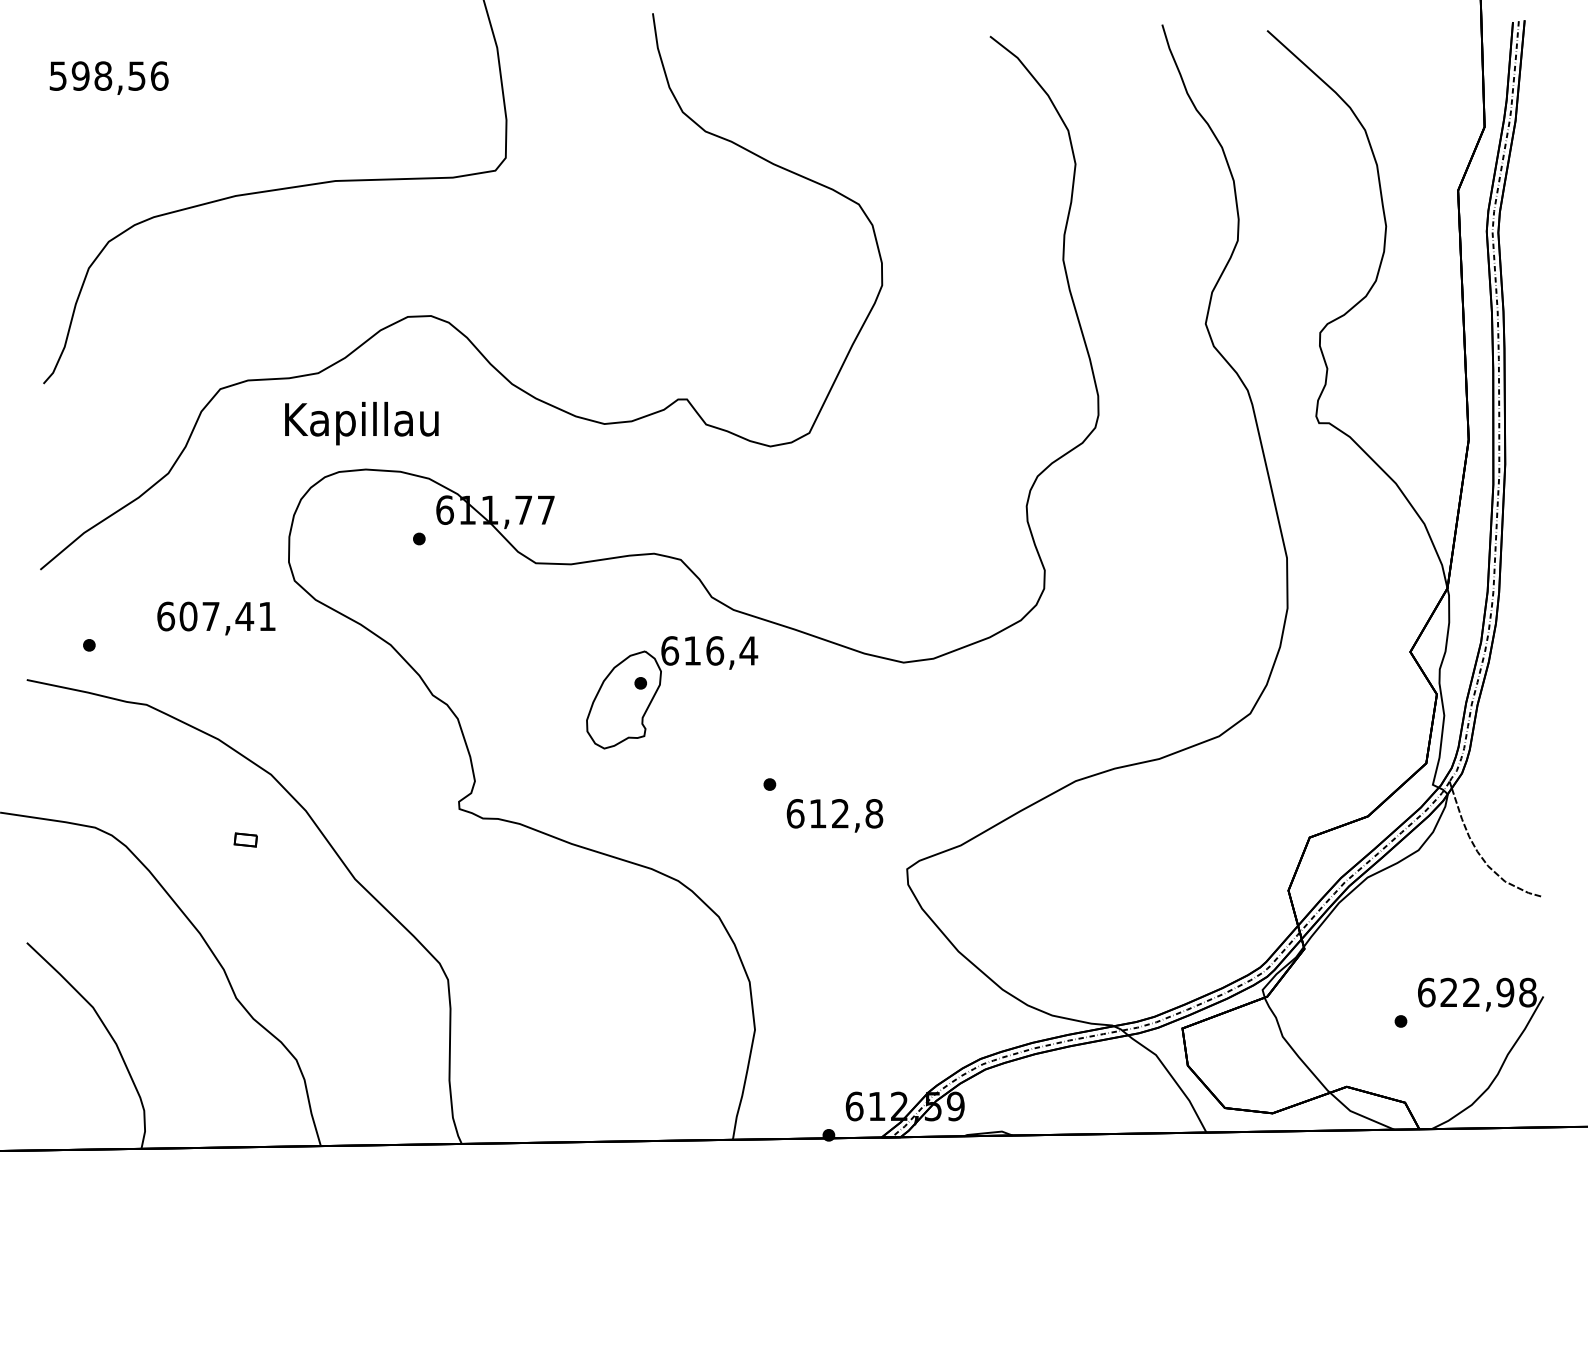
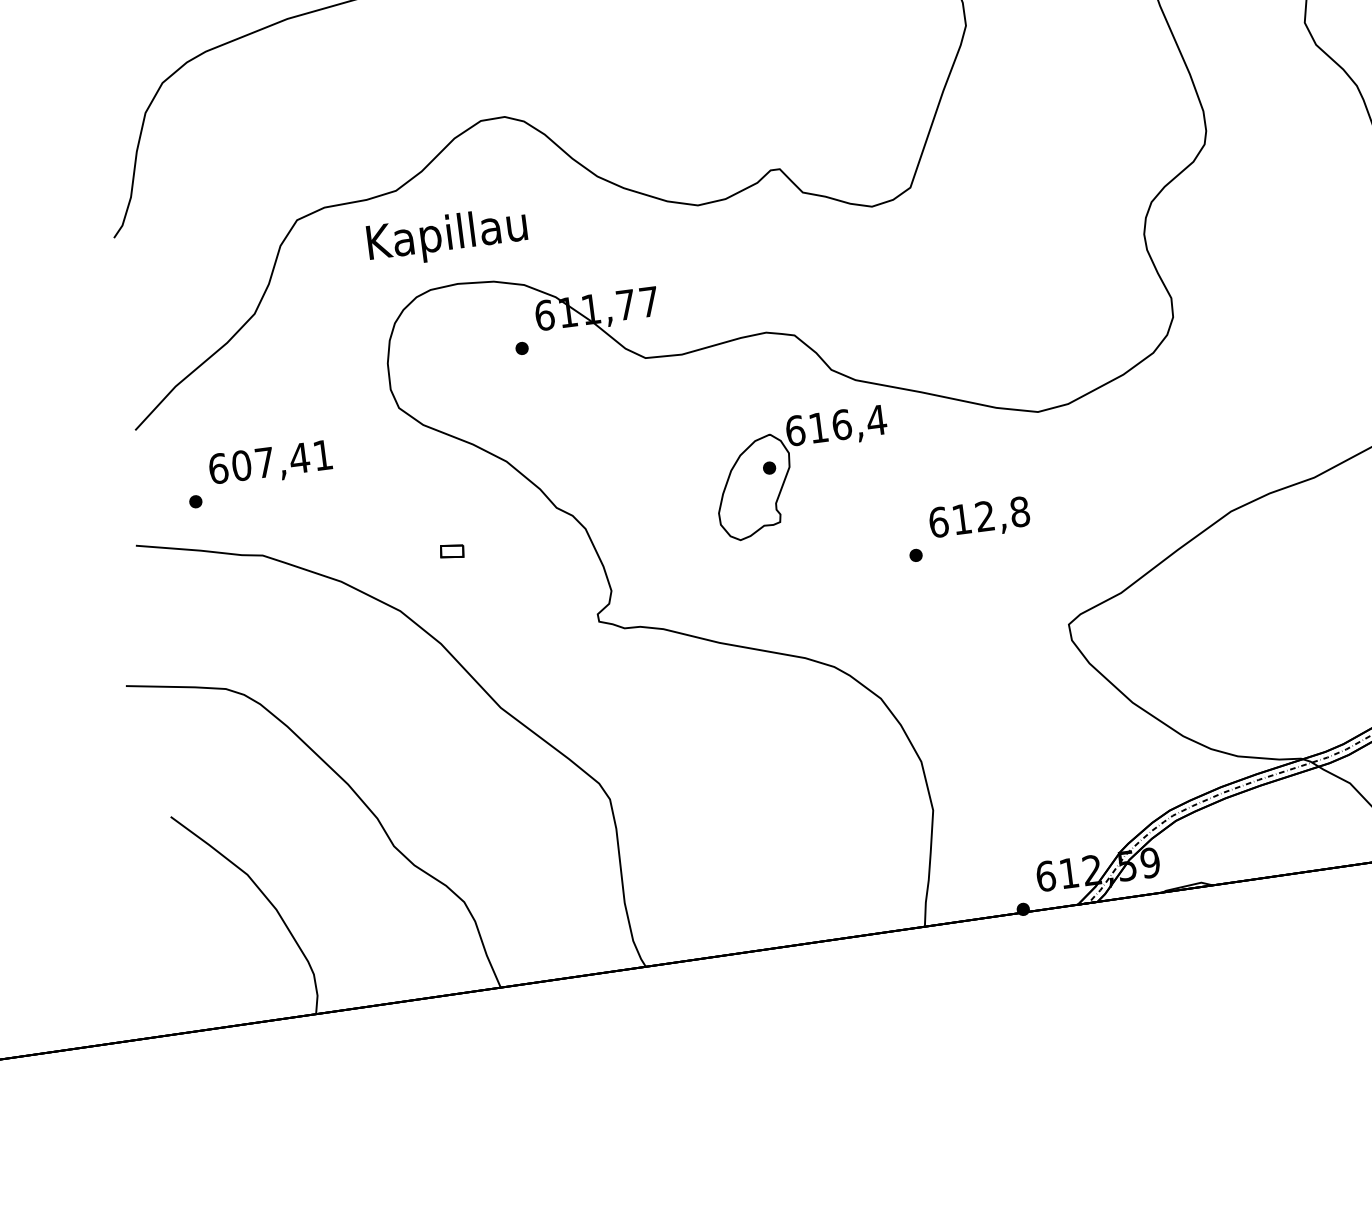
text: (216, 618) -> (270, 464), moved
text: (834, 815) -> (979, 518), moved
part: (245, 839) -> (451, 550), moved

